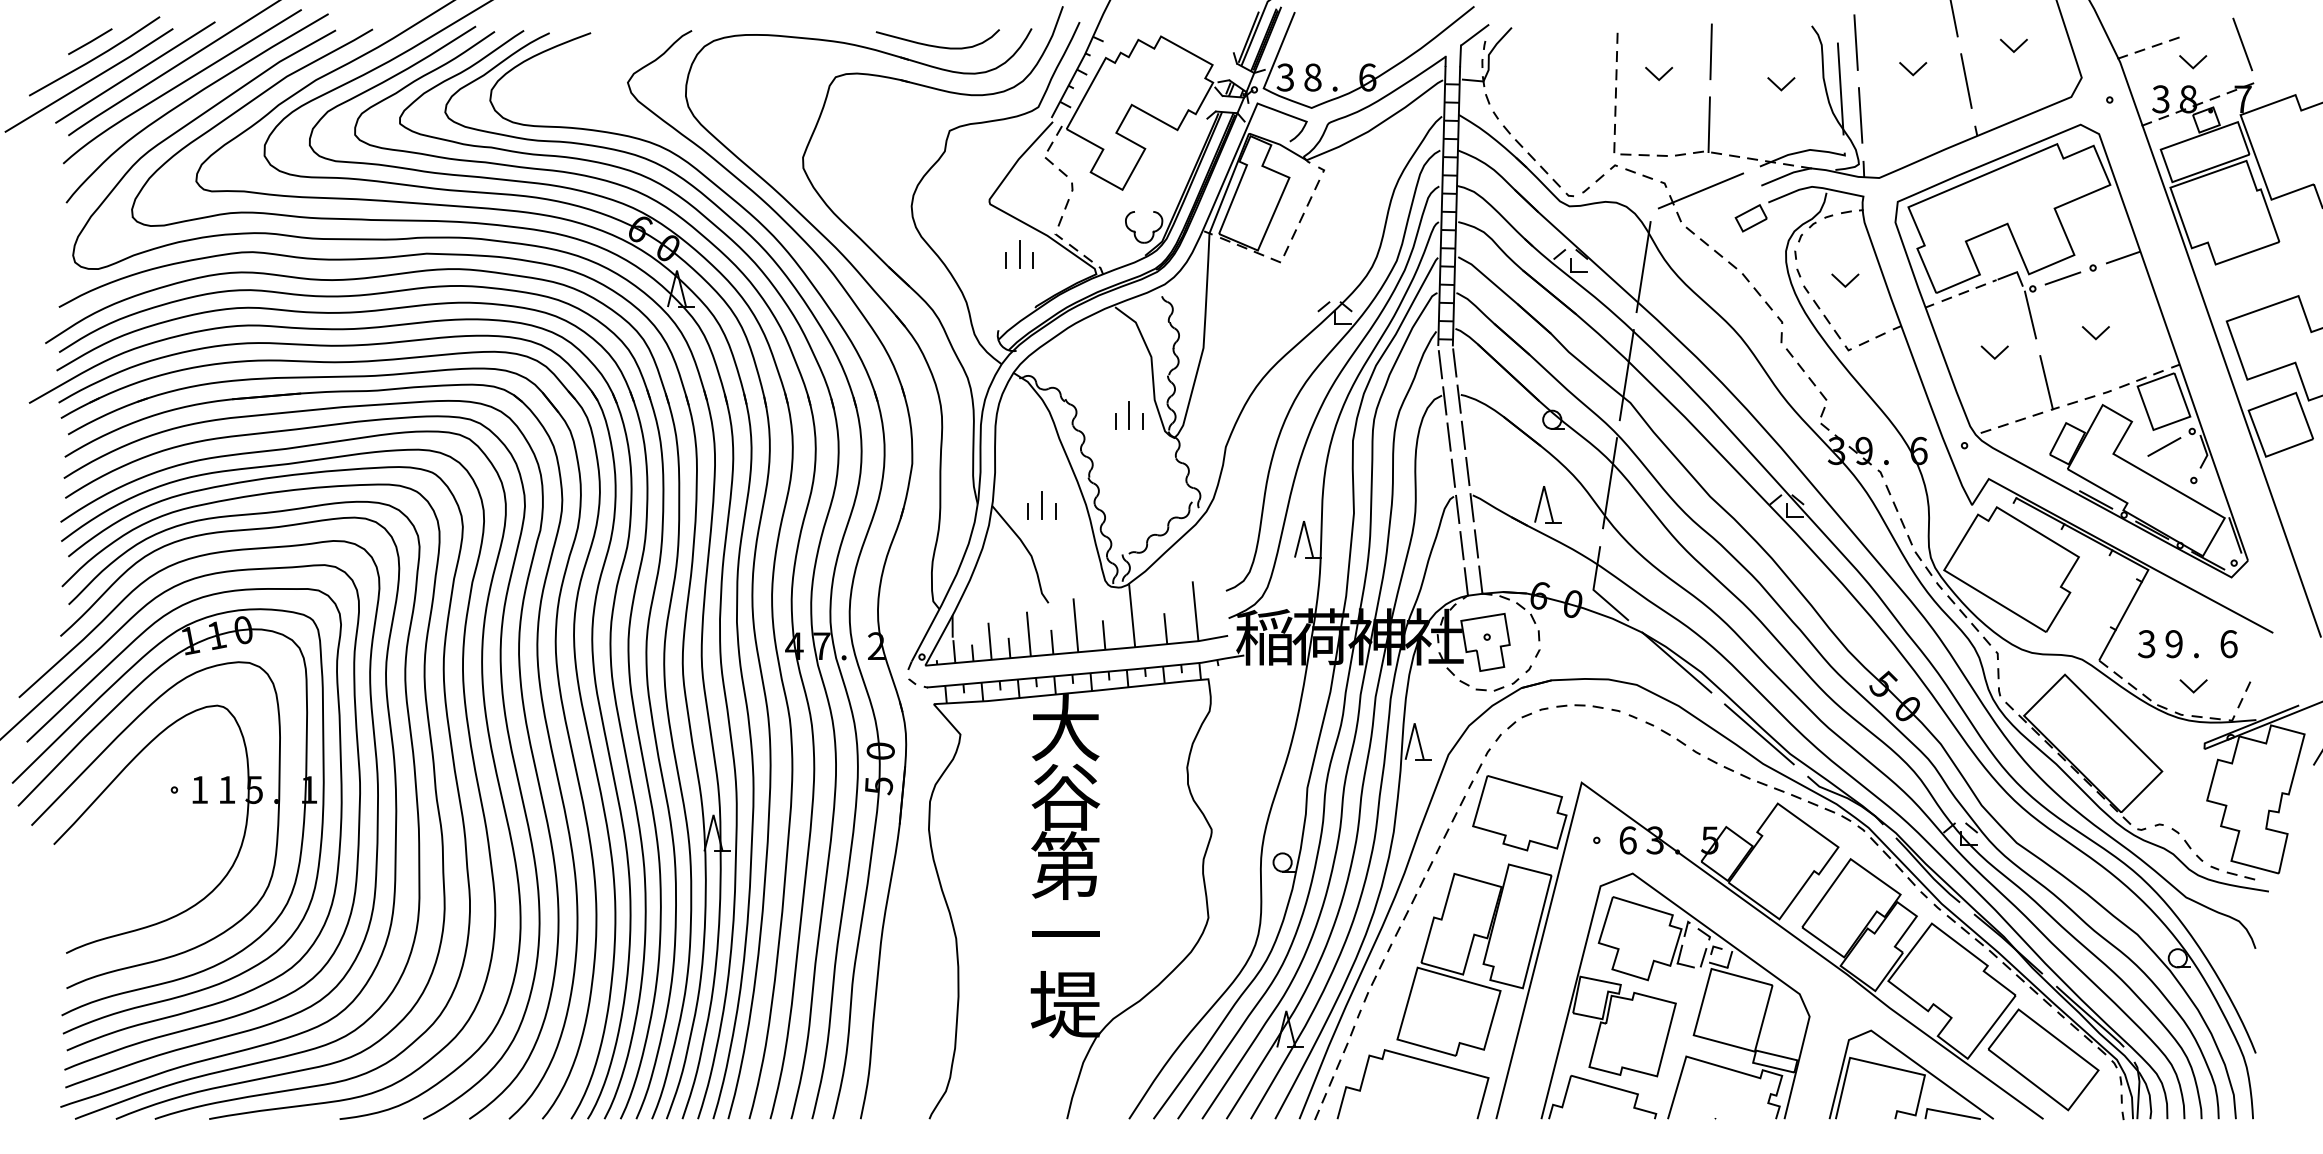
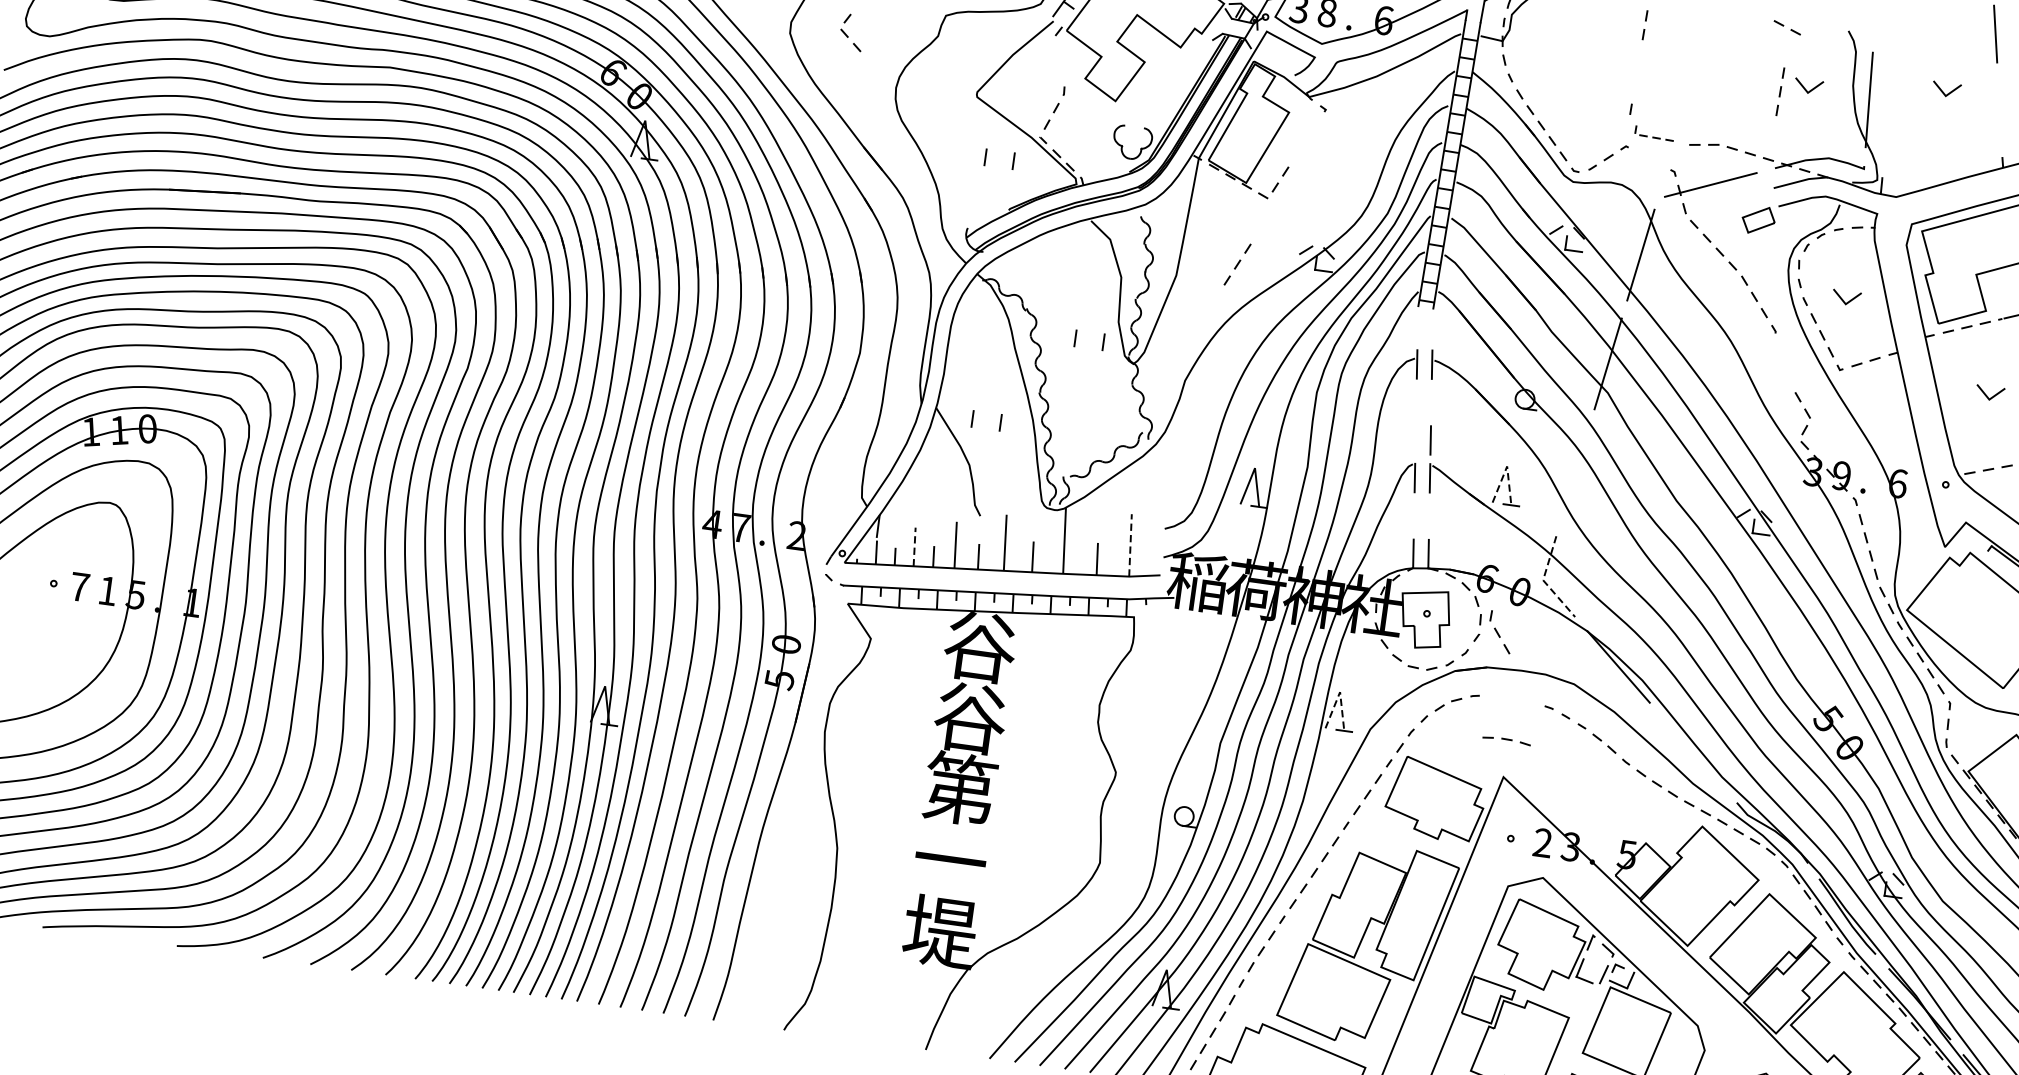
line: (1855, 42) -> (1891, 54), removed
line: (1710, 51) -> (1740, 42), removed
line: (1655, 75) -> (1680, 59), removed
line: (1966, 80) -> (1999, 109), removed
part: (1615, 92) -> (1779, 91), moved
line: (1860, 115) -> (1885, 130), removed
line: (1708, 124) -> (1728, 117), removed
part: (1640, 149) -> (1654, 133), size x0.7
part: (1055, 158) -> (851, 31), moved
part: (1638, 173) -> (1786, 27), moved
part: (1309, 201) -> (1237, 264), moved
line: (1019, 254) -> (1000, 153), removed
part: (1792, 351) -> (1500, 631), moved
line: (1454, 362) -> (1432, 326), removed
line: (1440, 364) -> (1417, 326), removed
line: (1129, 414) -> (1090, 333), removed
line: (1463, 434) -> (1431, 401), removed
line: (1448, 436) -> (1415, 401), removed
line: (1453, 472) -> (1415, 439), removed
line: (1610, 483) -> (1575, 473), removed
line: (1544, 486) -> (1507, 466), solid -> dashed
line: (1042, 505) -> (988, 414), removed
line: (1476, 543) -> (1429, 515), removed
line: (1461, 545) -> (1413, 515), removed
line: (1594, 590) -> (1544, 581), solid -> dashed
line: (1195, 610) -> (1130, 544), solid -> dashed
line: (990, 641) -> (915, 547), solid -> dashed
part: (1579, 706) -> (1506, 740), moved
line: (1414, 723) -> (1339, 692), solid -> dashed
text: (1065, 727) -> (980, 646), 大 -> 谷
line: (1759, 734) -> (1693, 752), removed
text: (199, 789) -> (79, 586), 1 -> 7
text: (1627, 840) -> (1542, 843), 6 -> 2

